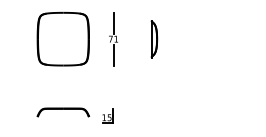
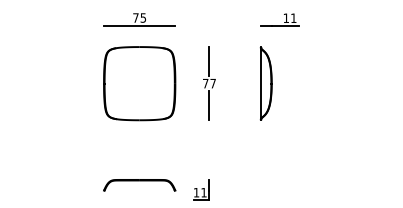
text: (115, 39) -> (212, 83), 71 -> 77
part: (153, 39) -> (265, 83), size x1.43
text: (109, 117) -> (203, 192), 15 -> 11

